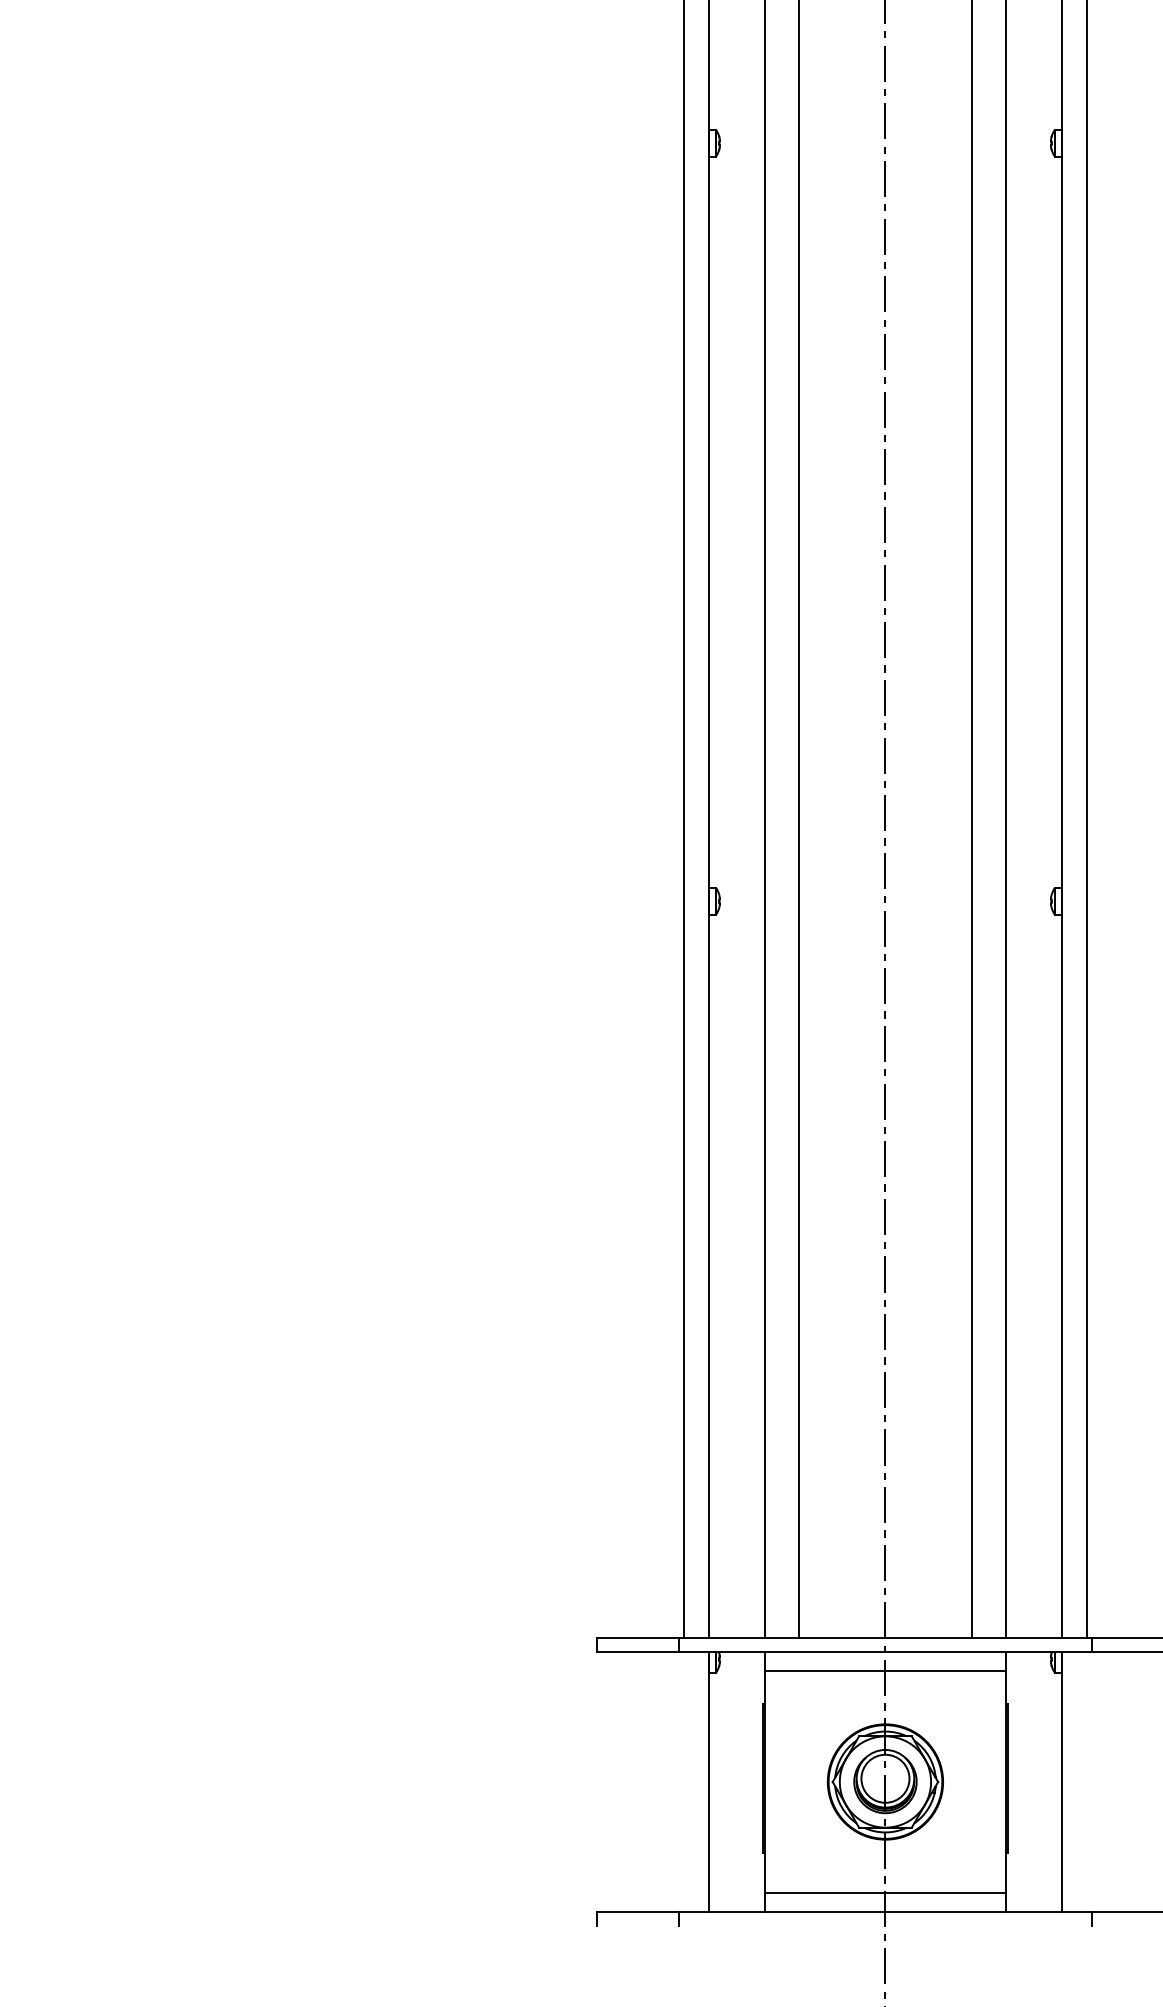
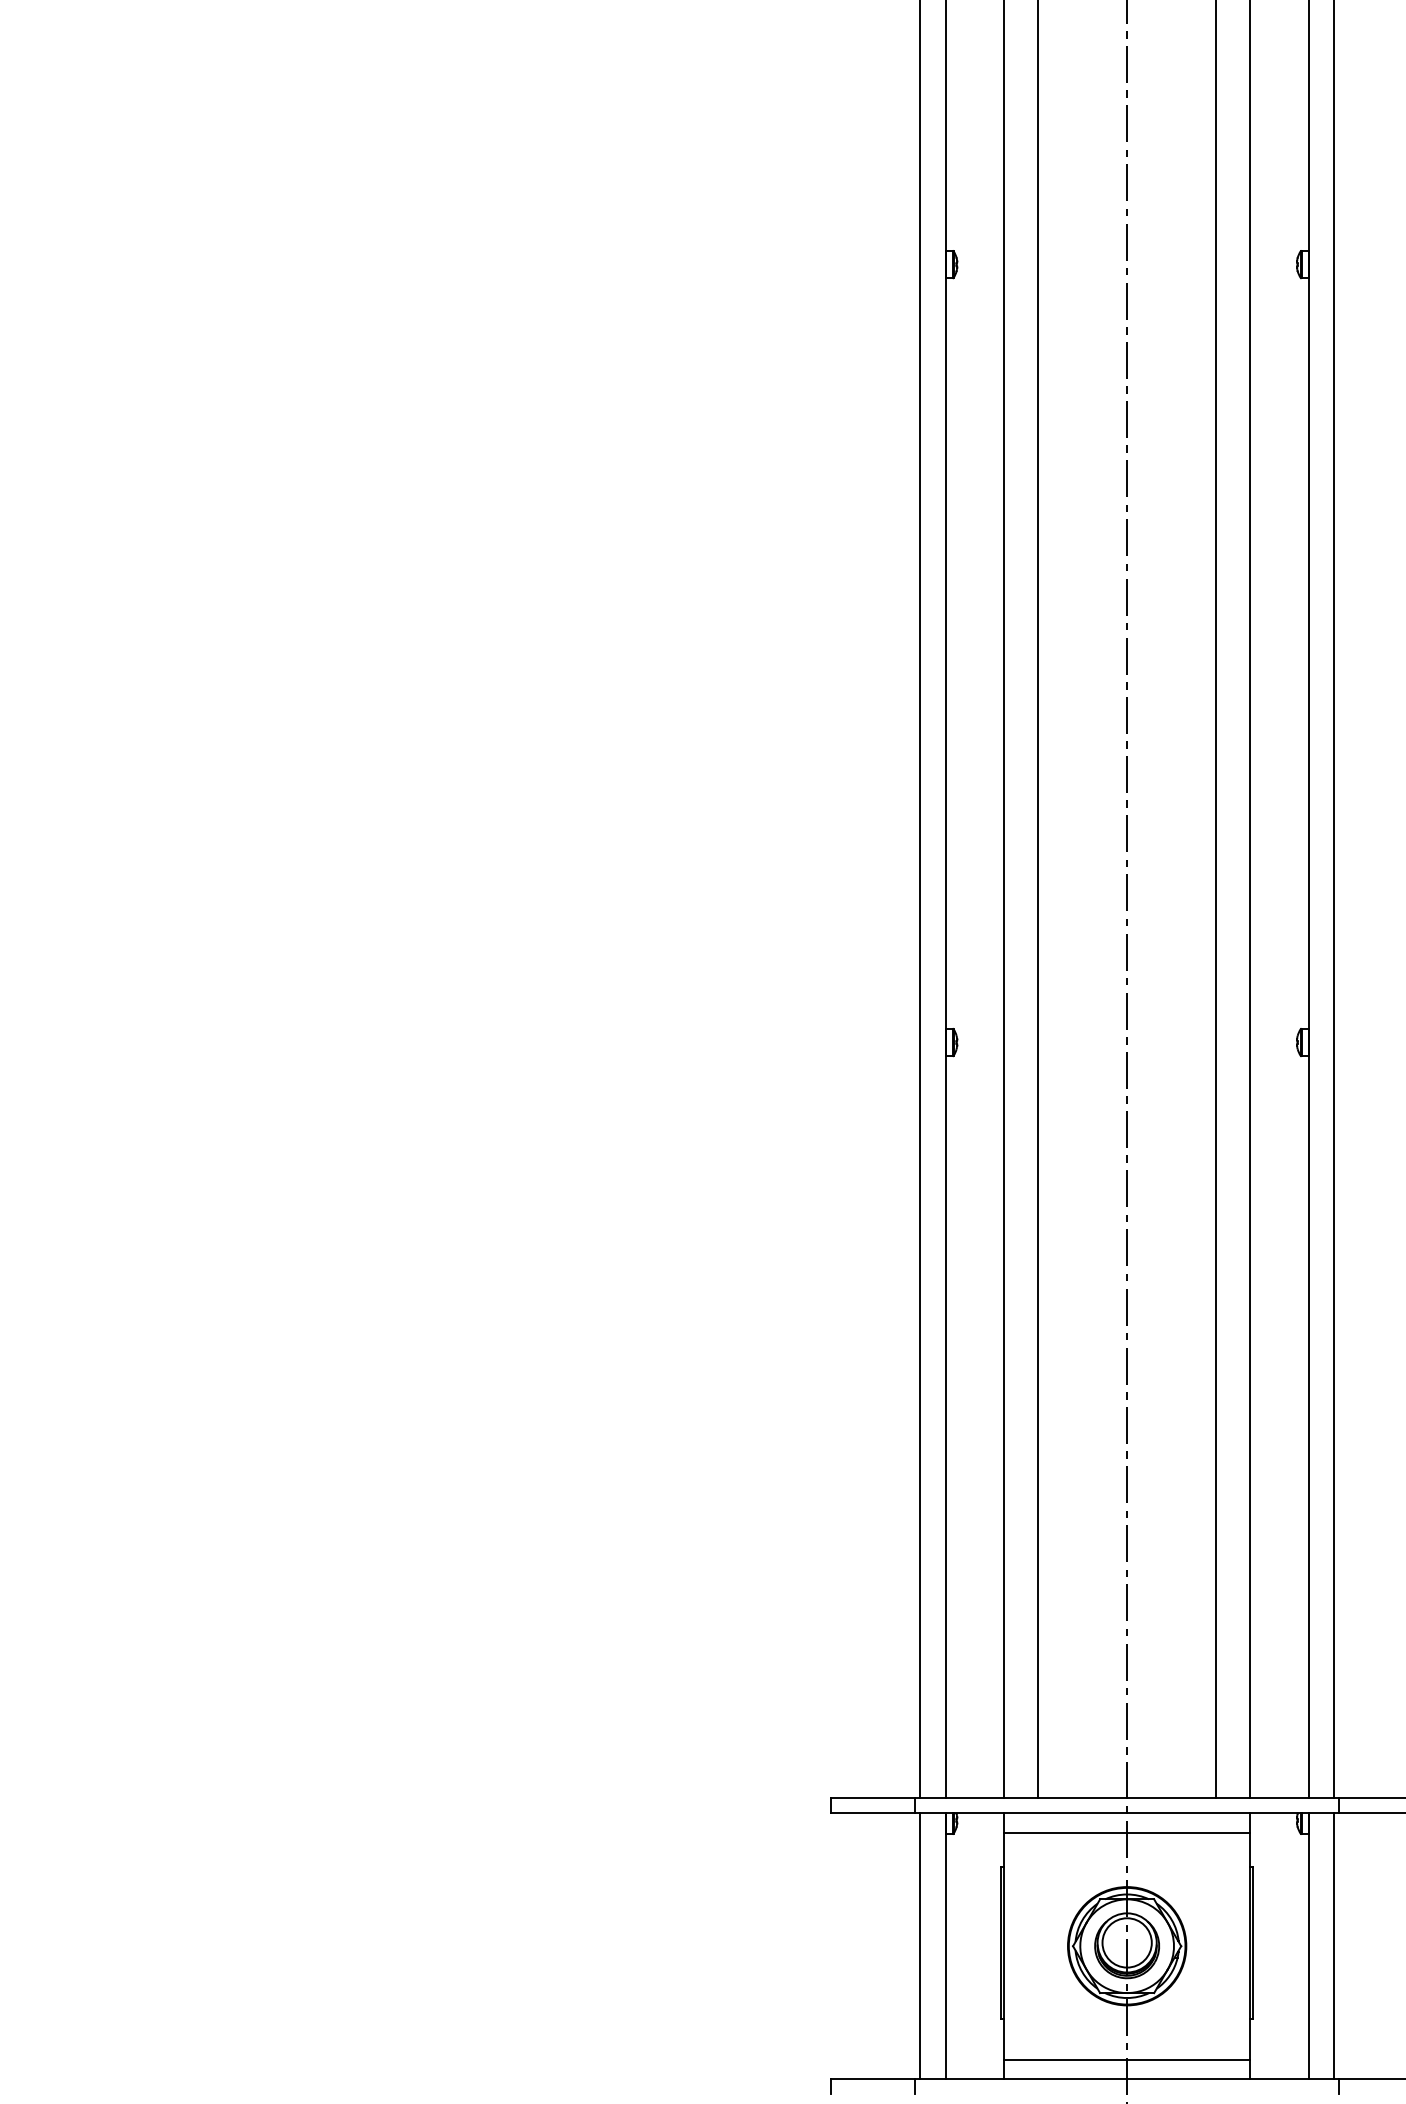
line: (684, 1782) -> (920, 1946), added
line: (1087, 1782) -> (1334, 1946), added

